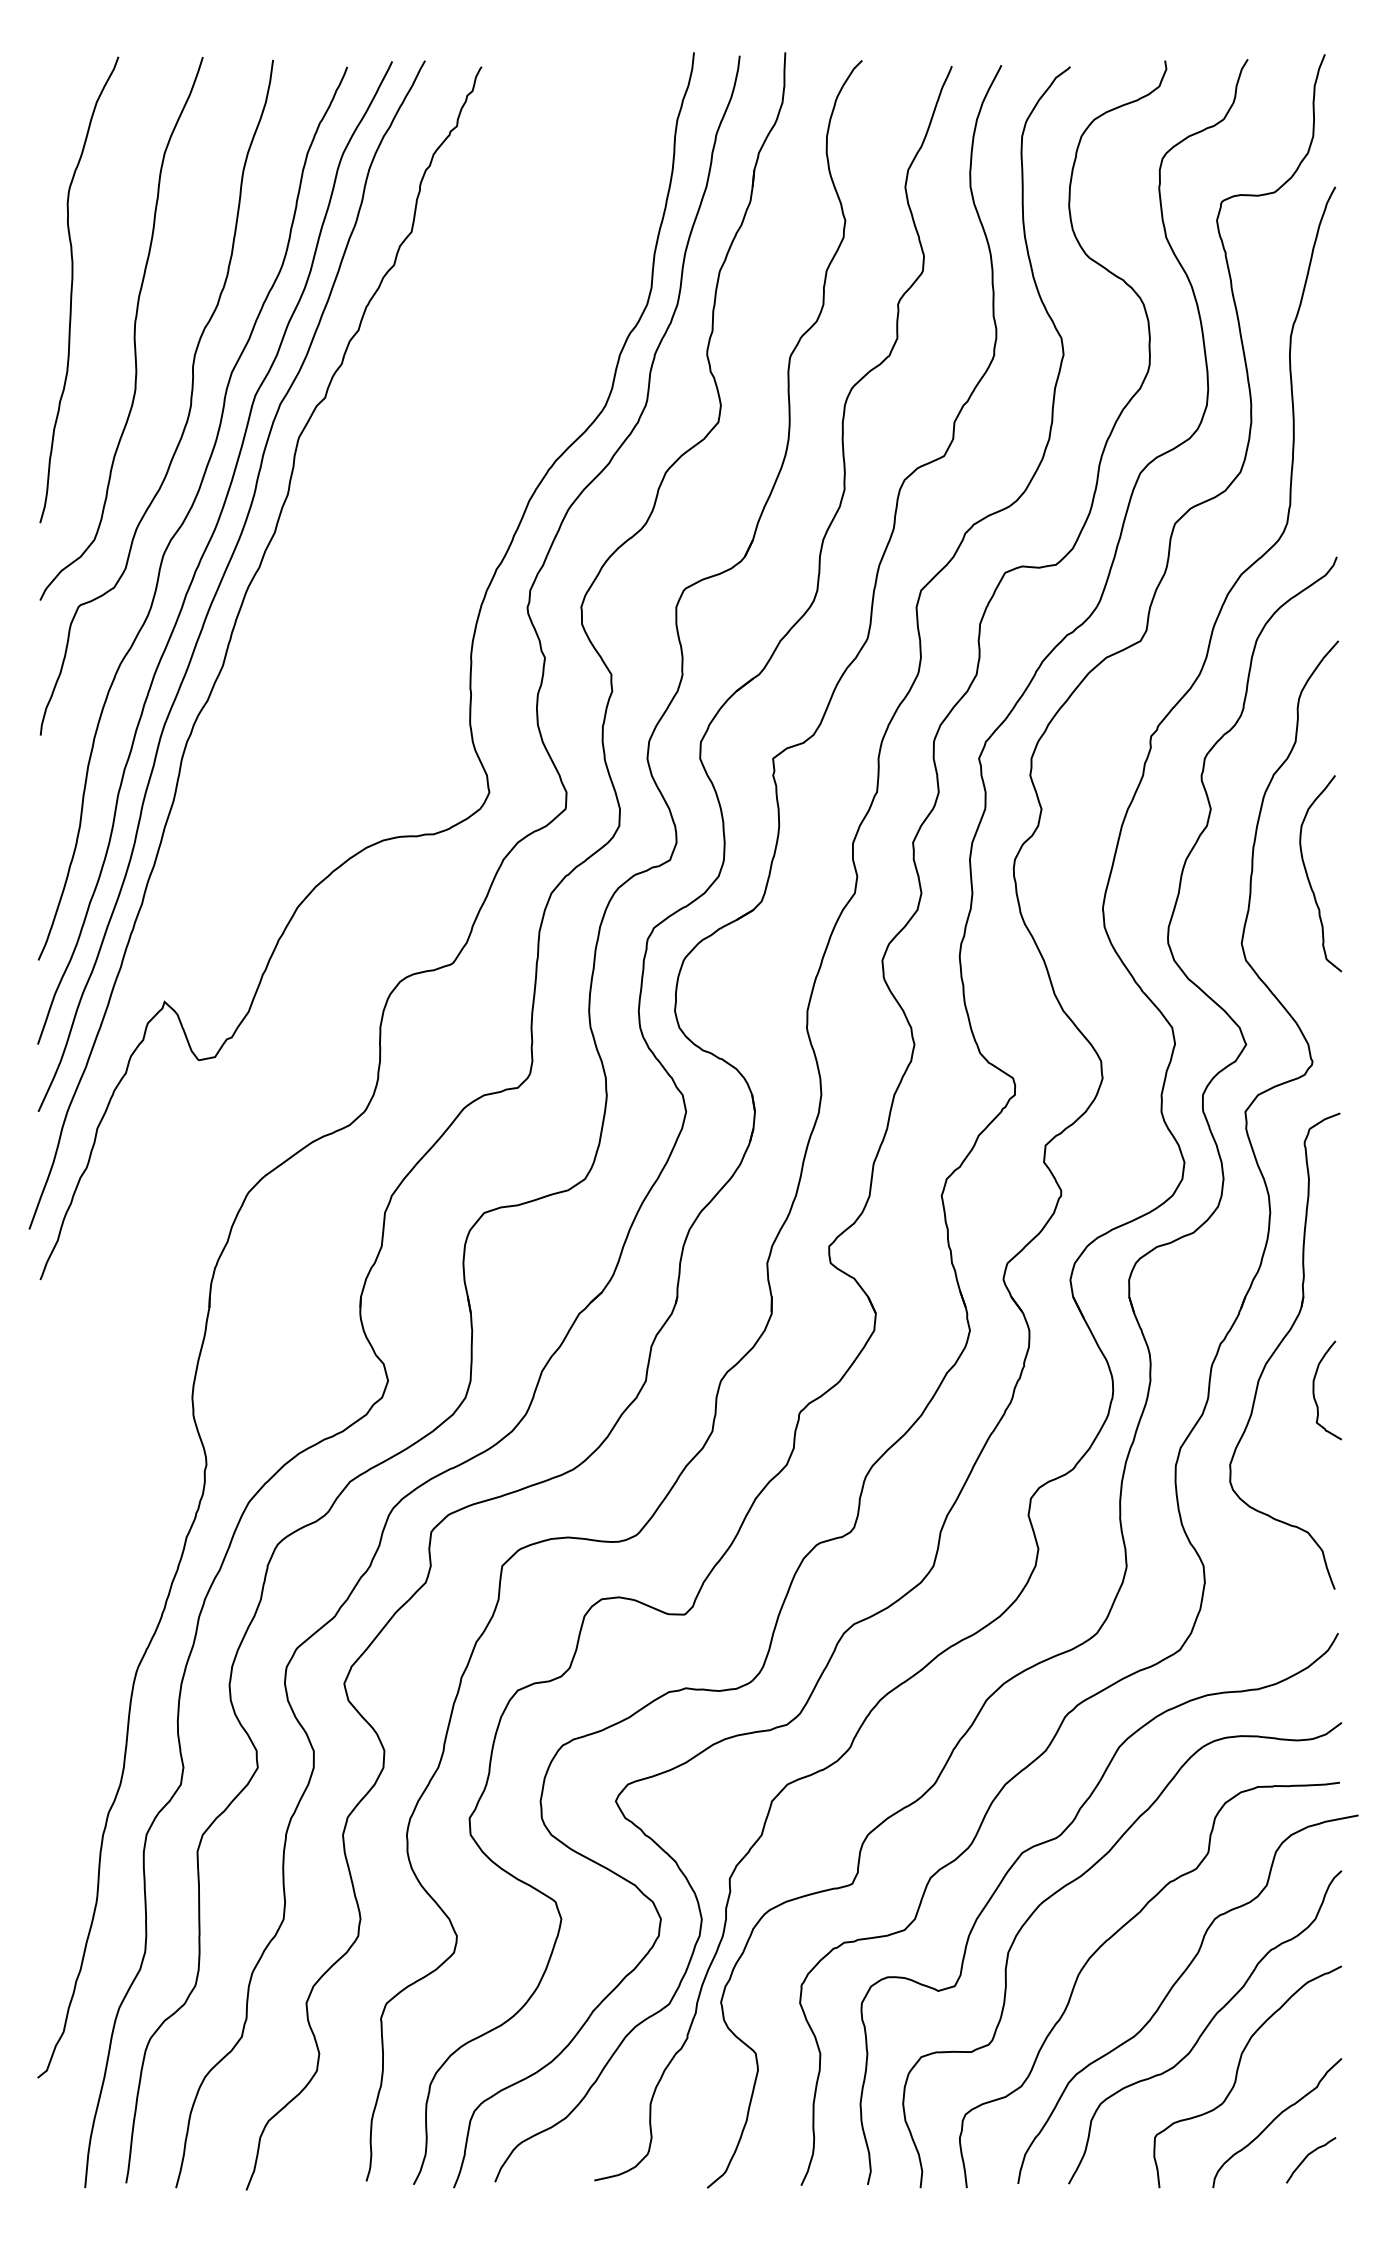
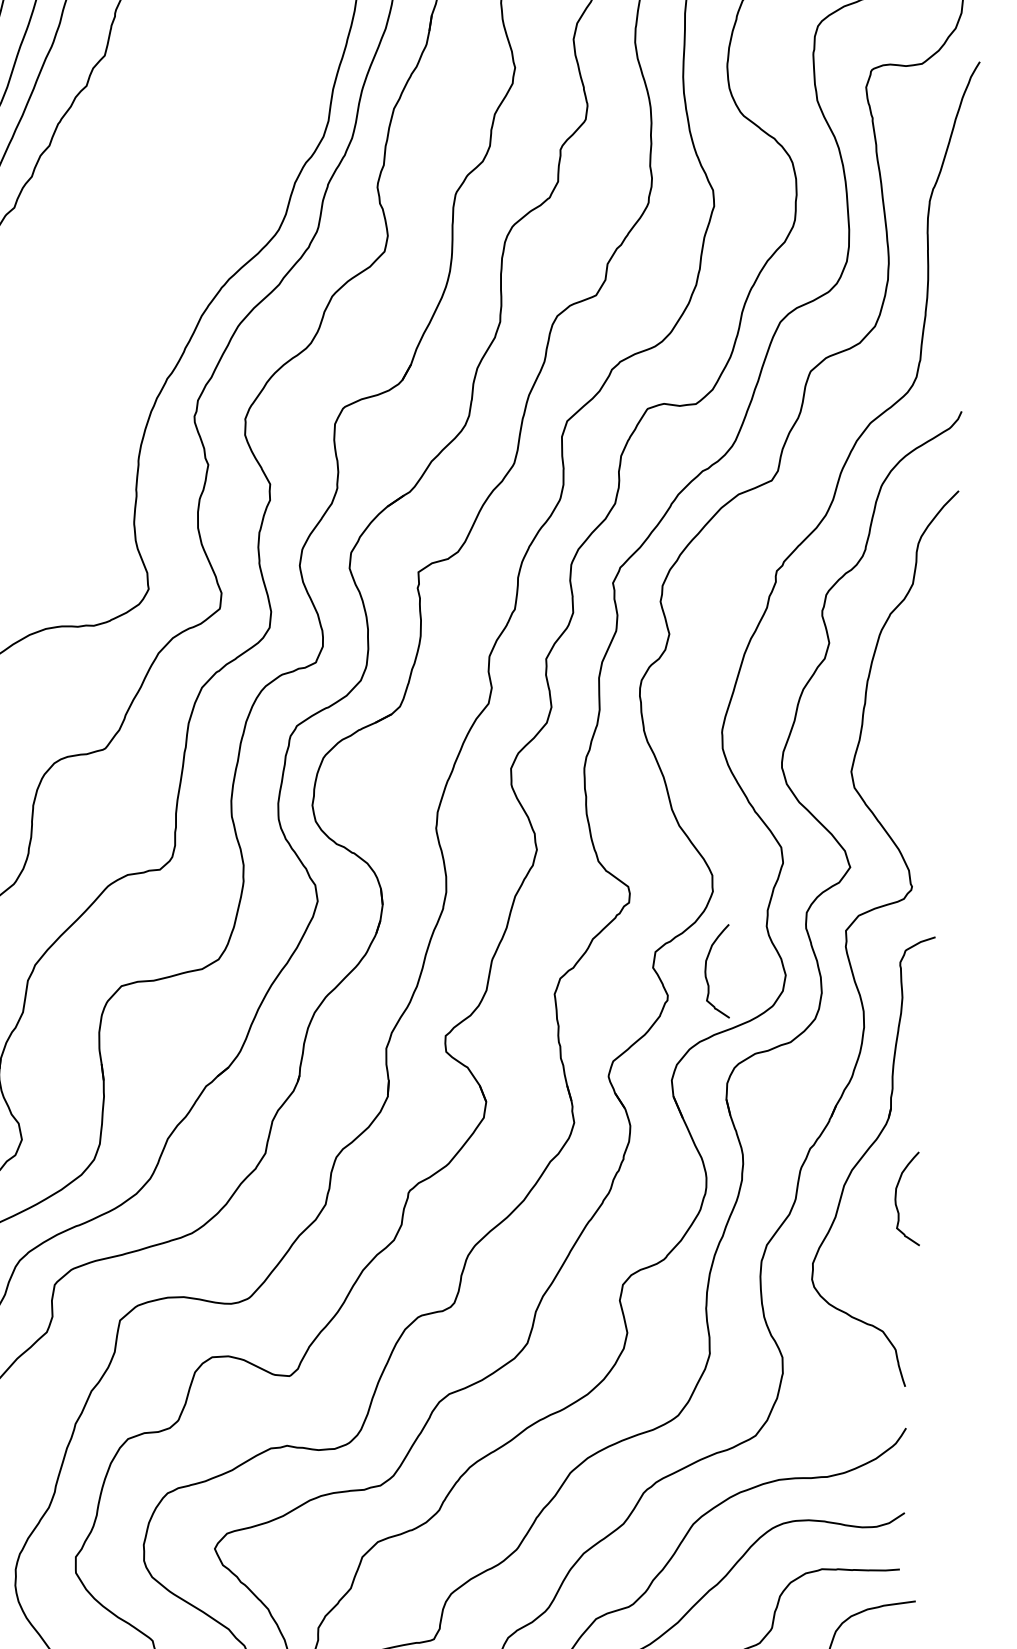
curve: (1308, 875) -> (918, 710), removed
curve: (1100, 1161) -> (706, 970), added

